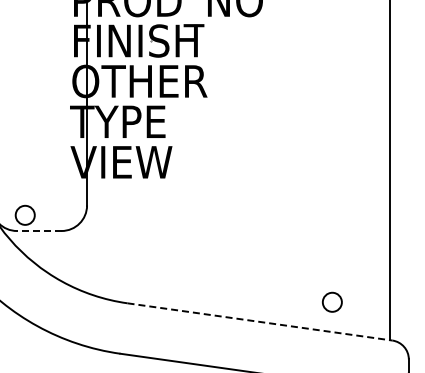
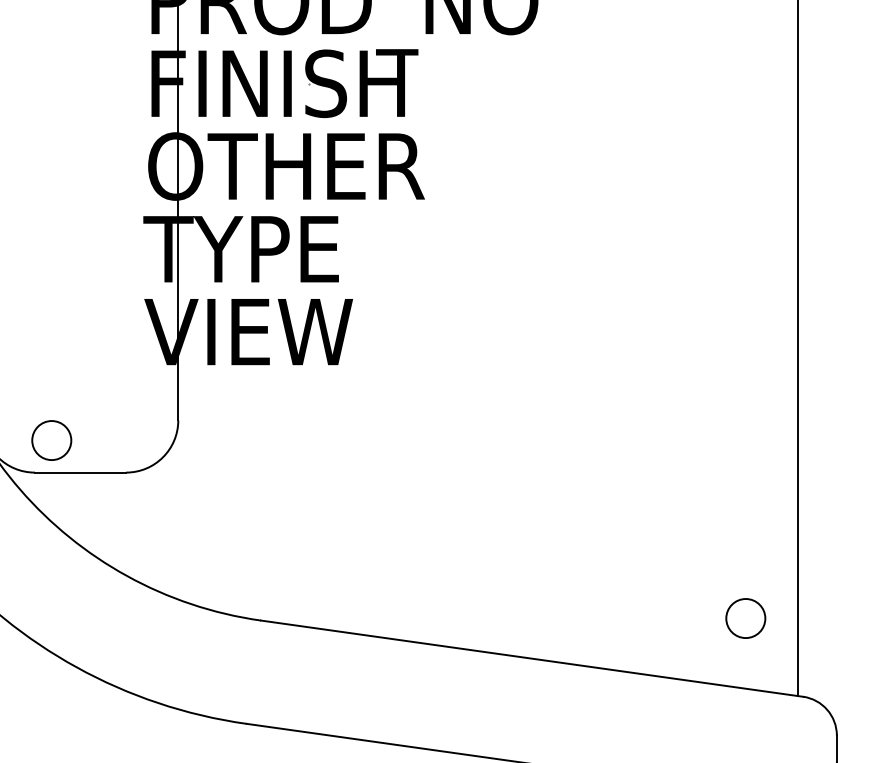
line: (38, 231) -> (78, 473), dashed -> solid
circle: (332, 301) -> (746, 616), moved
line: (259, 321) -> (531, 657), dashed -> solid

